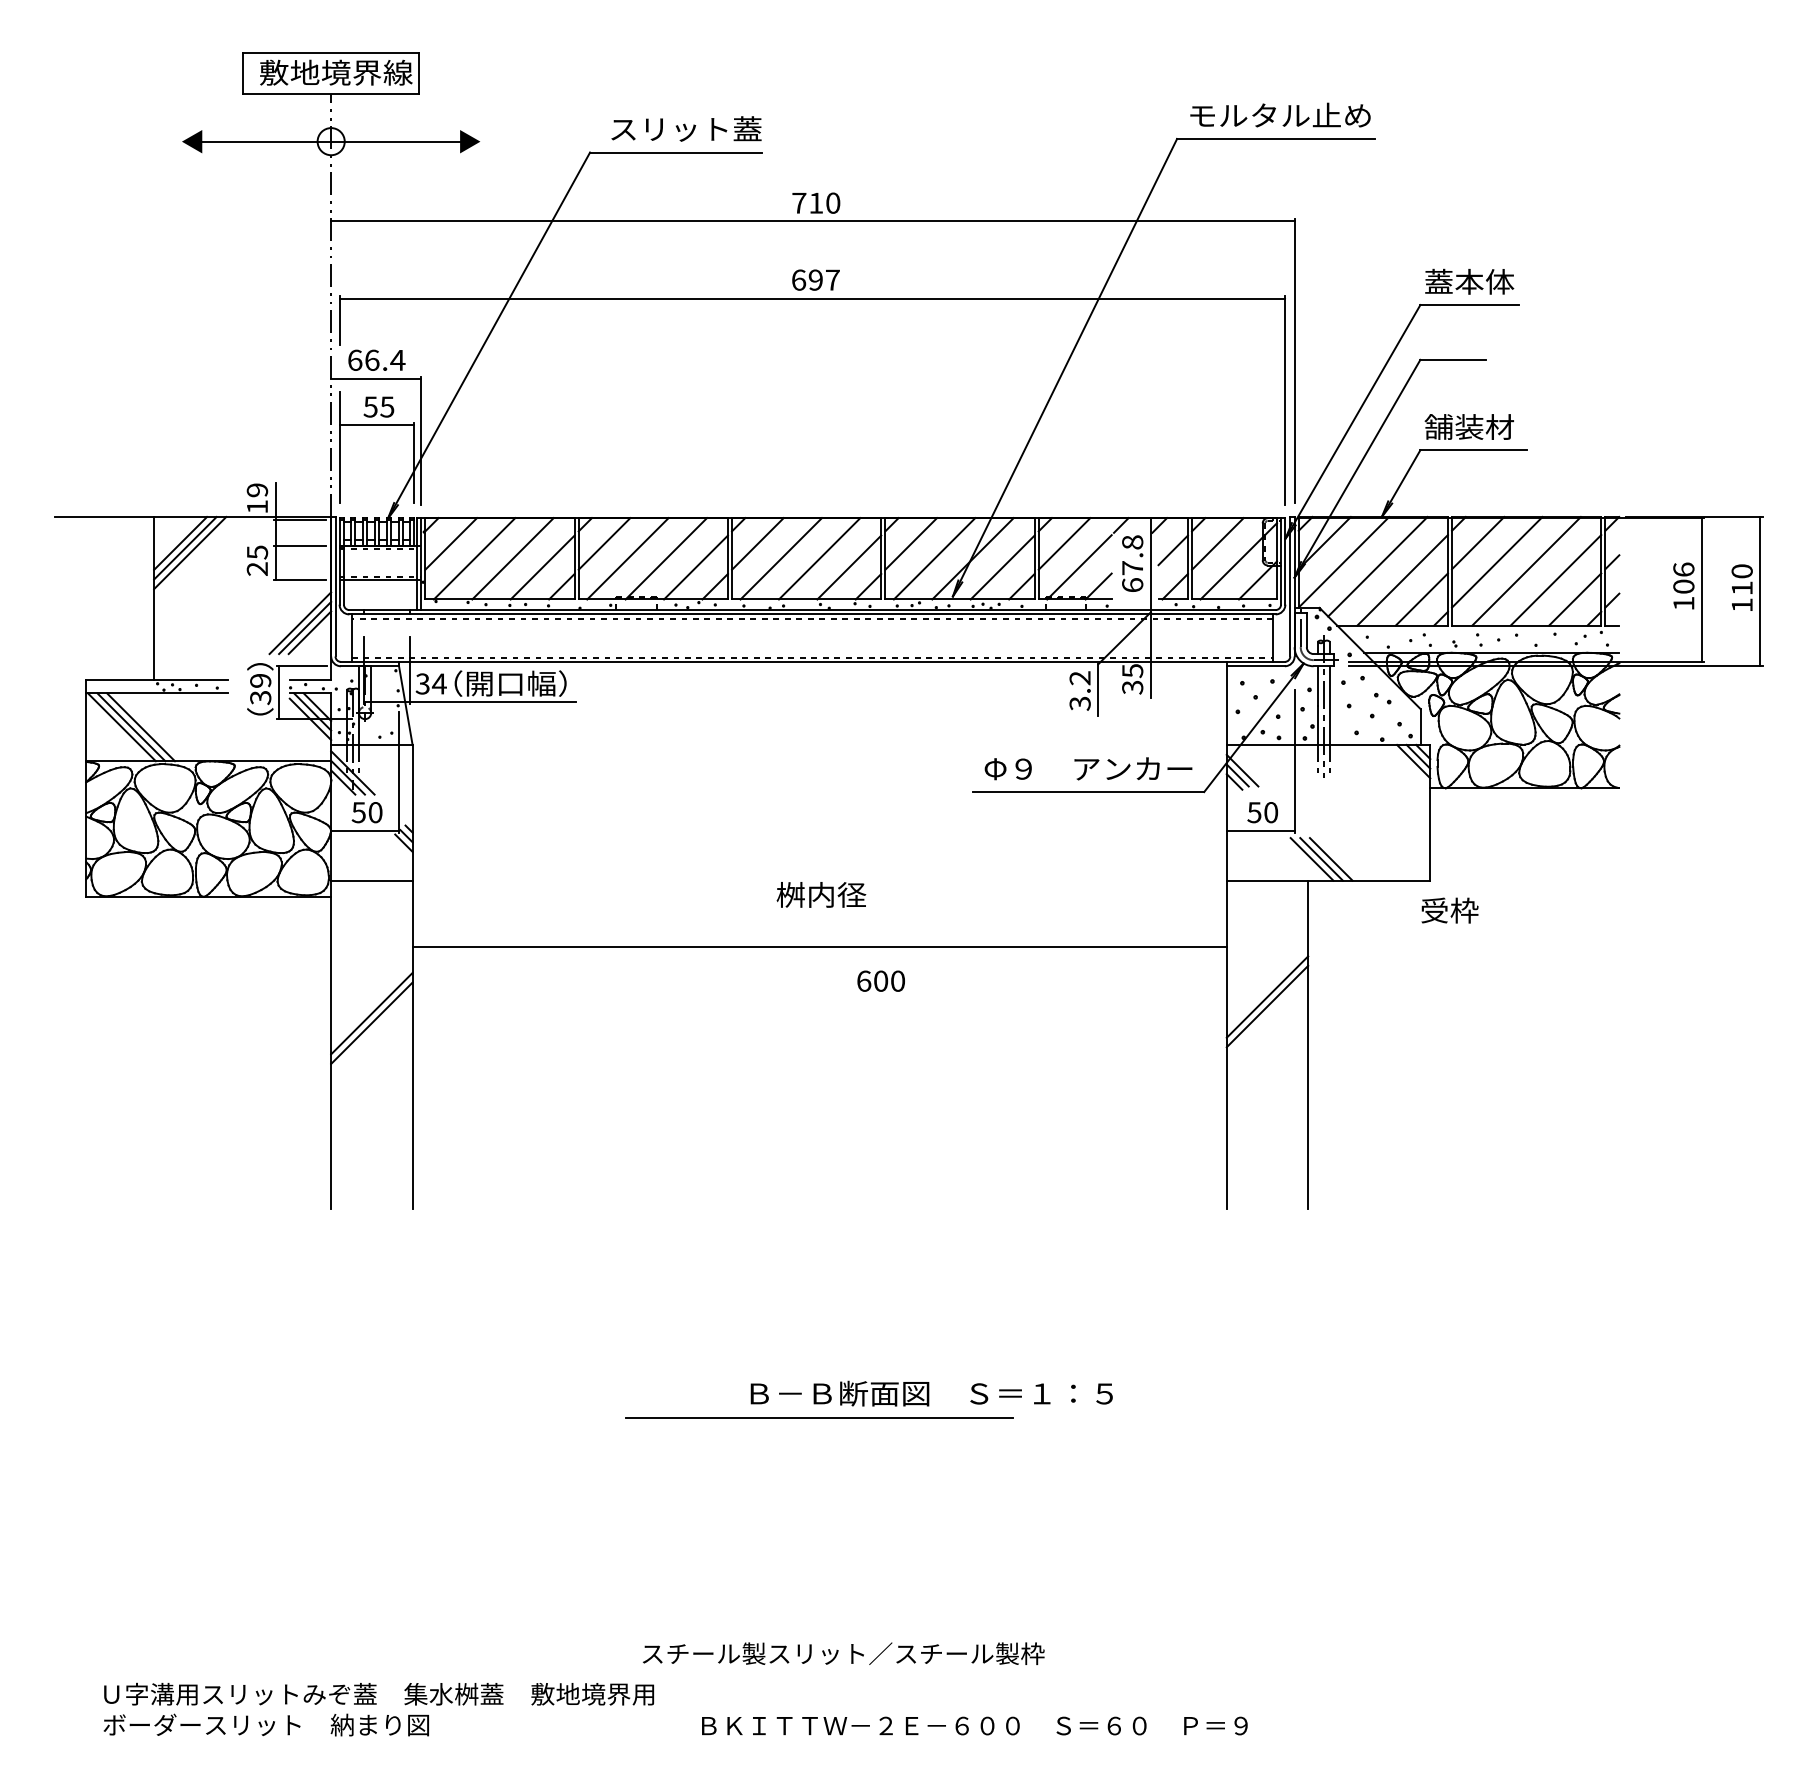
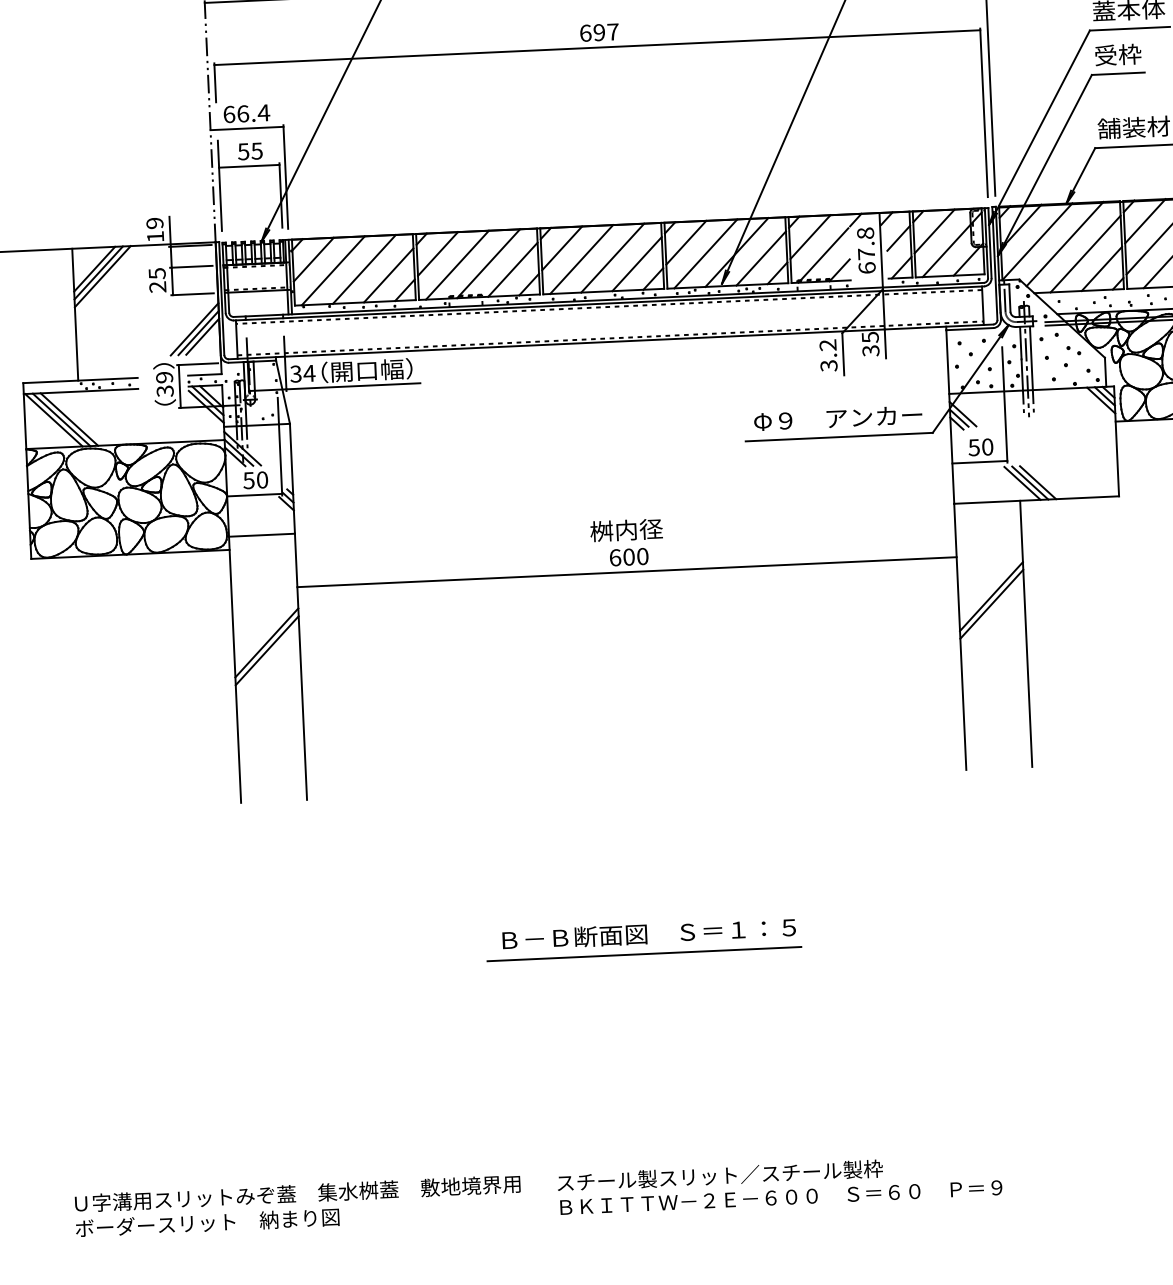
text: (1449, 910) -> (1117, 54), moved
text: (880, 980) -> (628, 556), moved
text: (931, 1393) -> (648, 933), moved
text: (843, 1653) -> (720, 1175), moved

